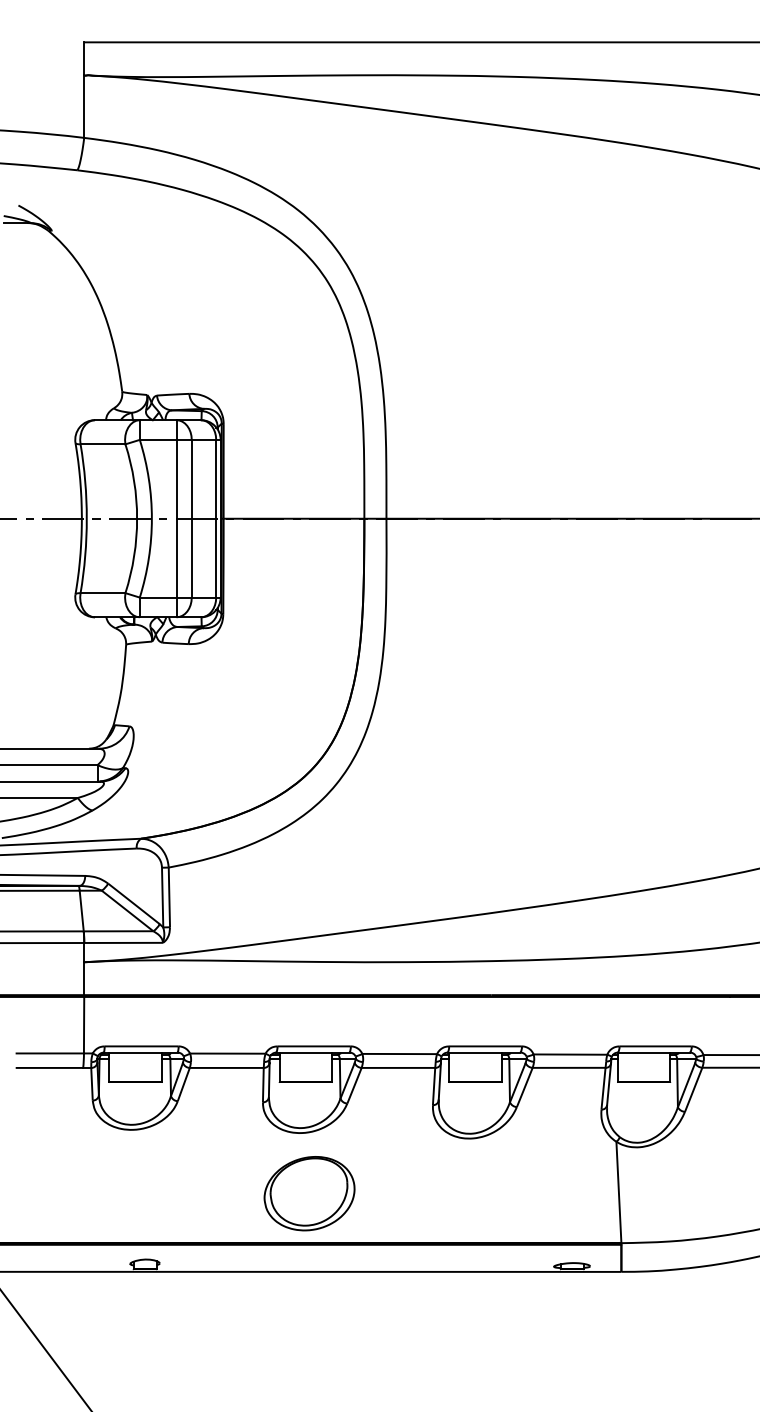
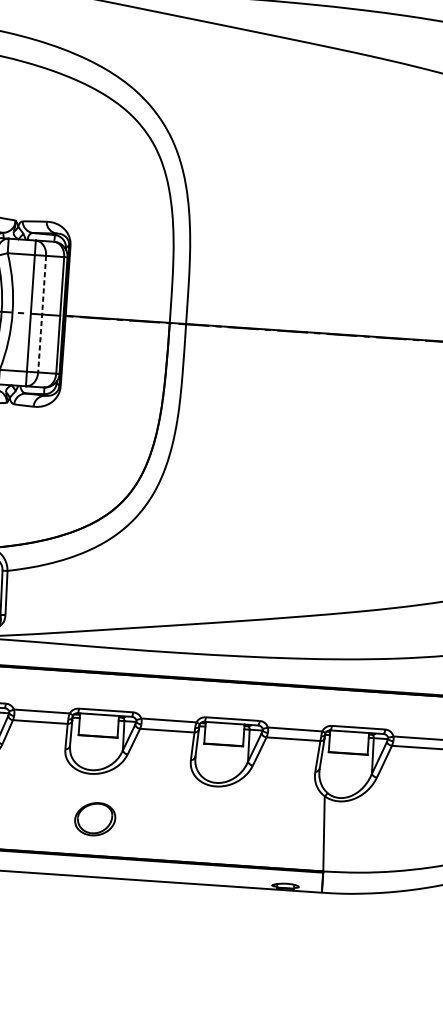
line: (191, 518) -> (41, 313), solid -> dashed
part: (309, 1193) -> (95, 819), size x0.6

